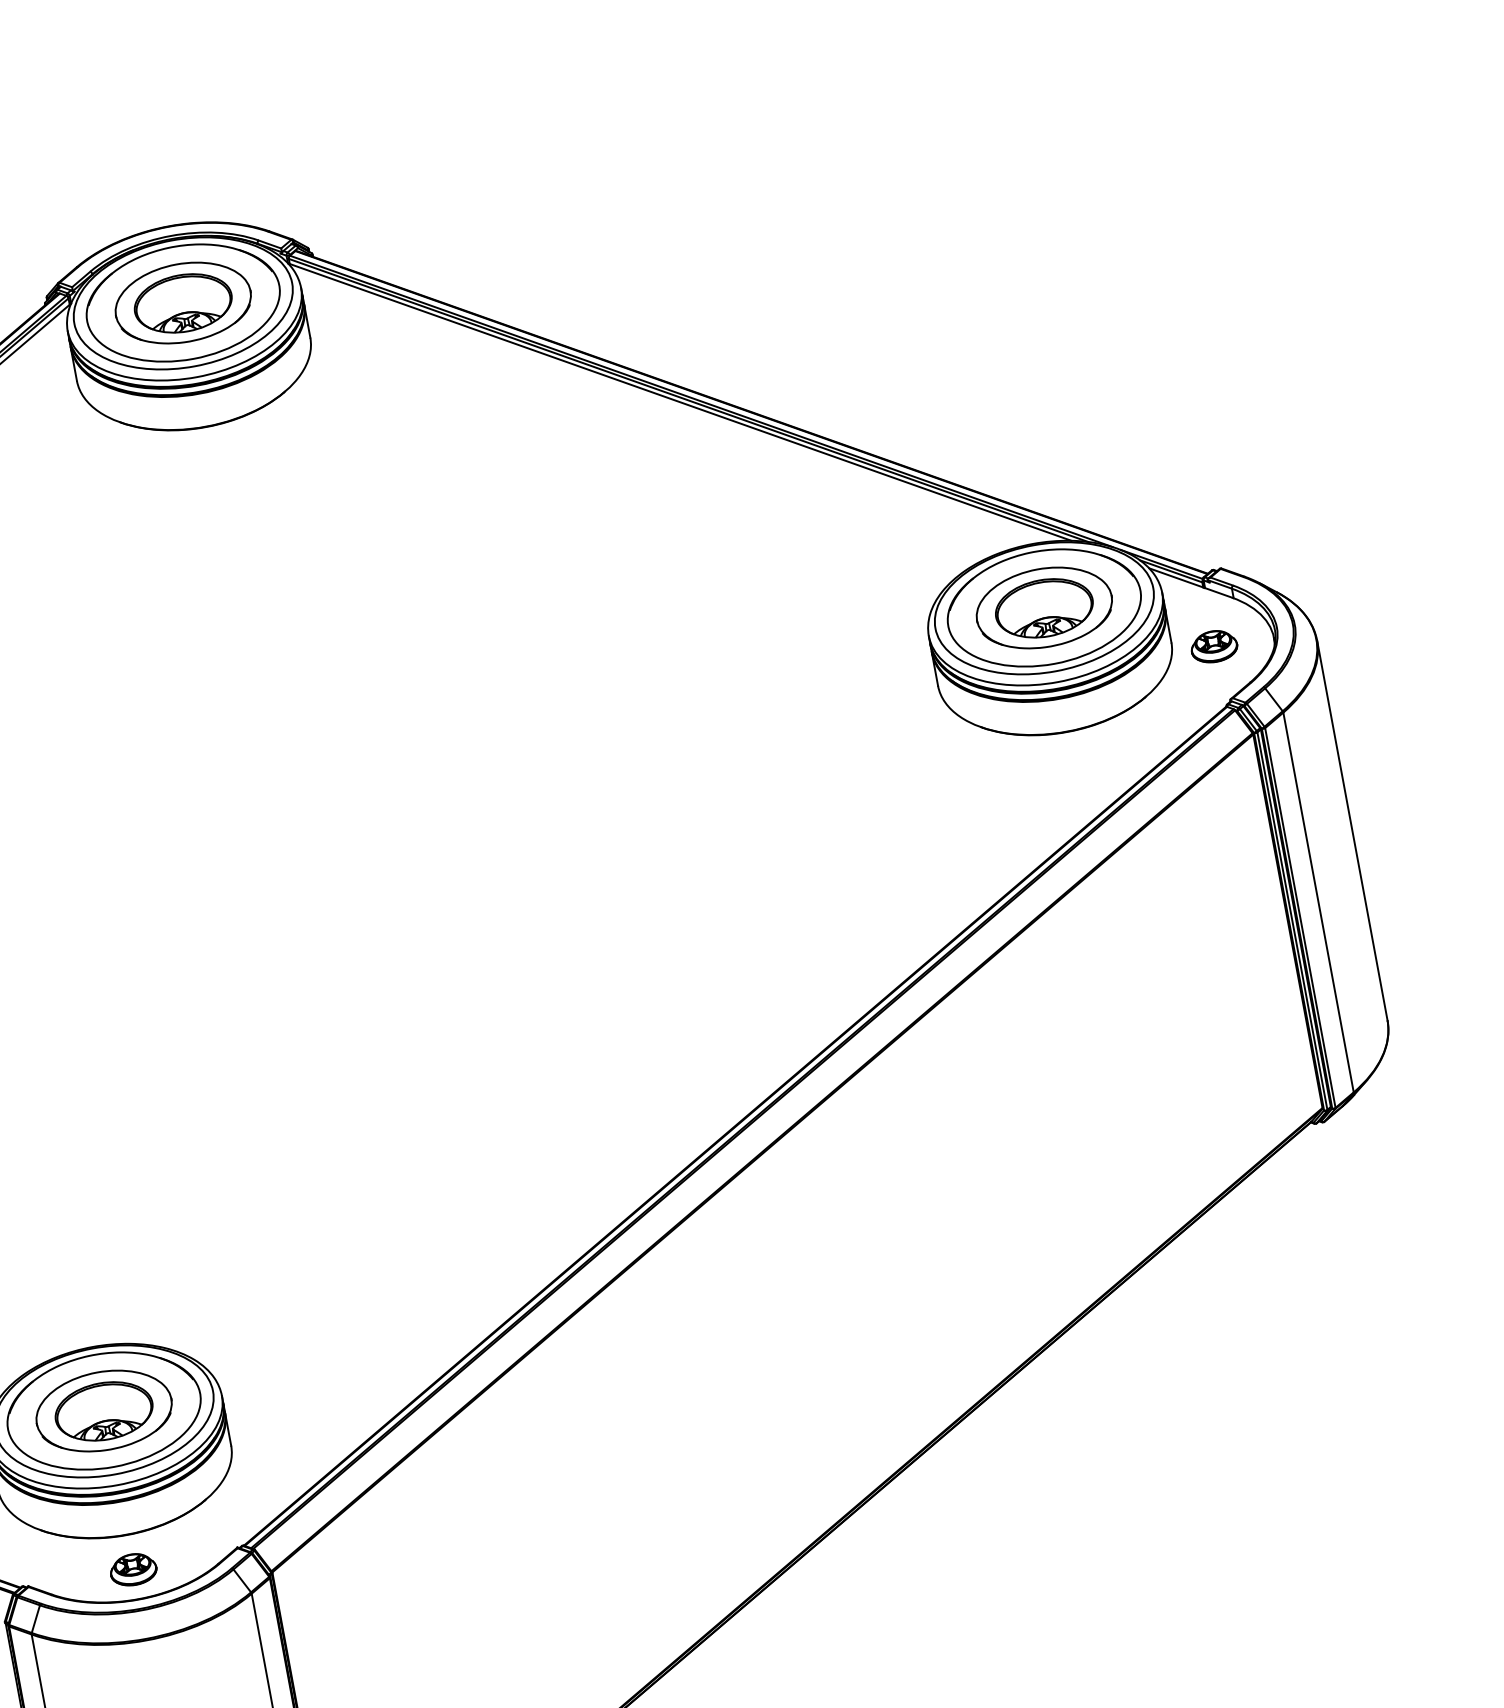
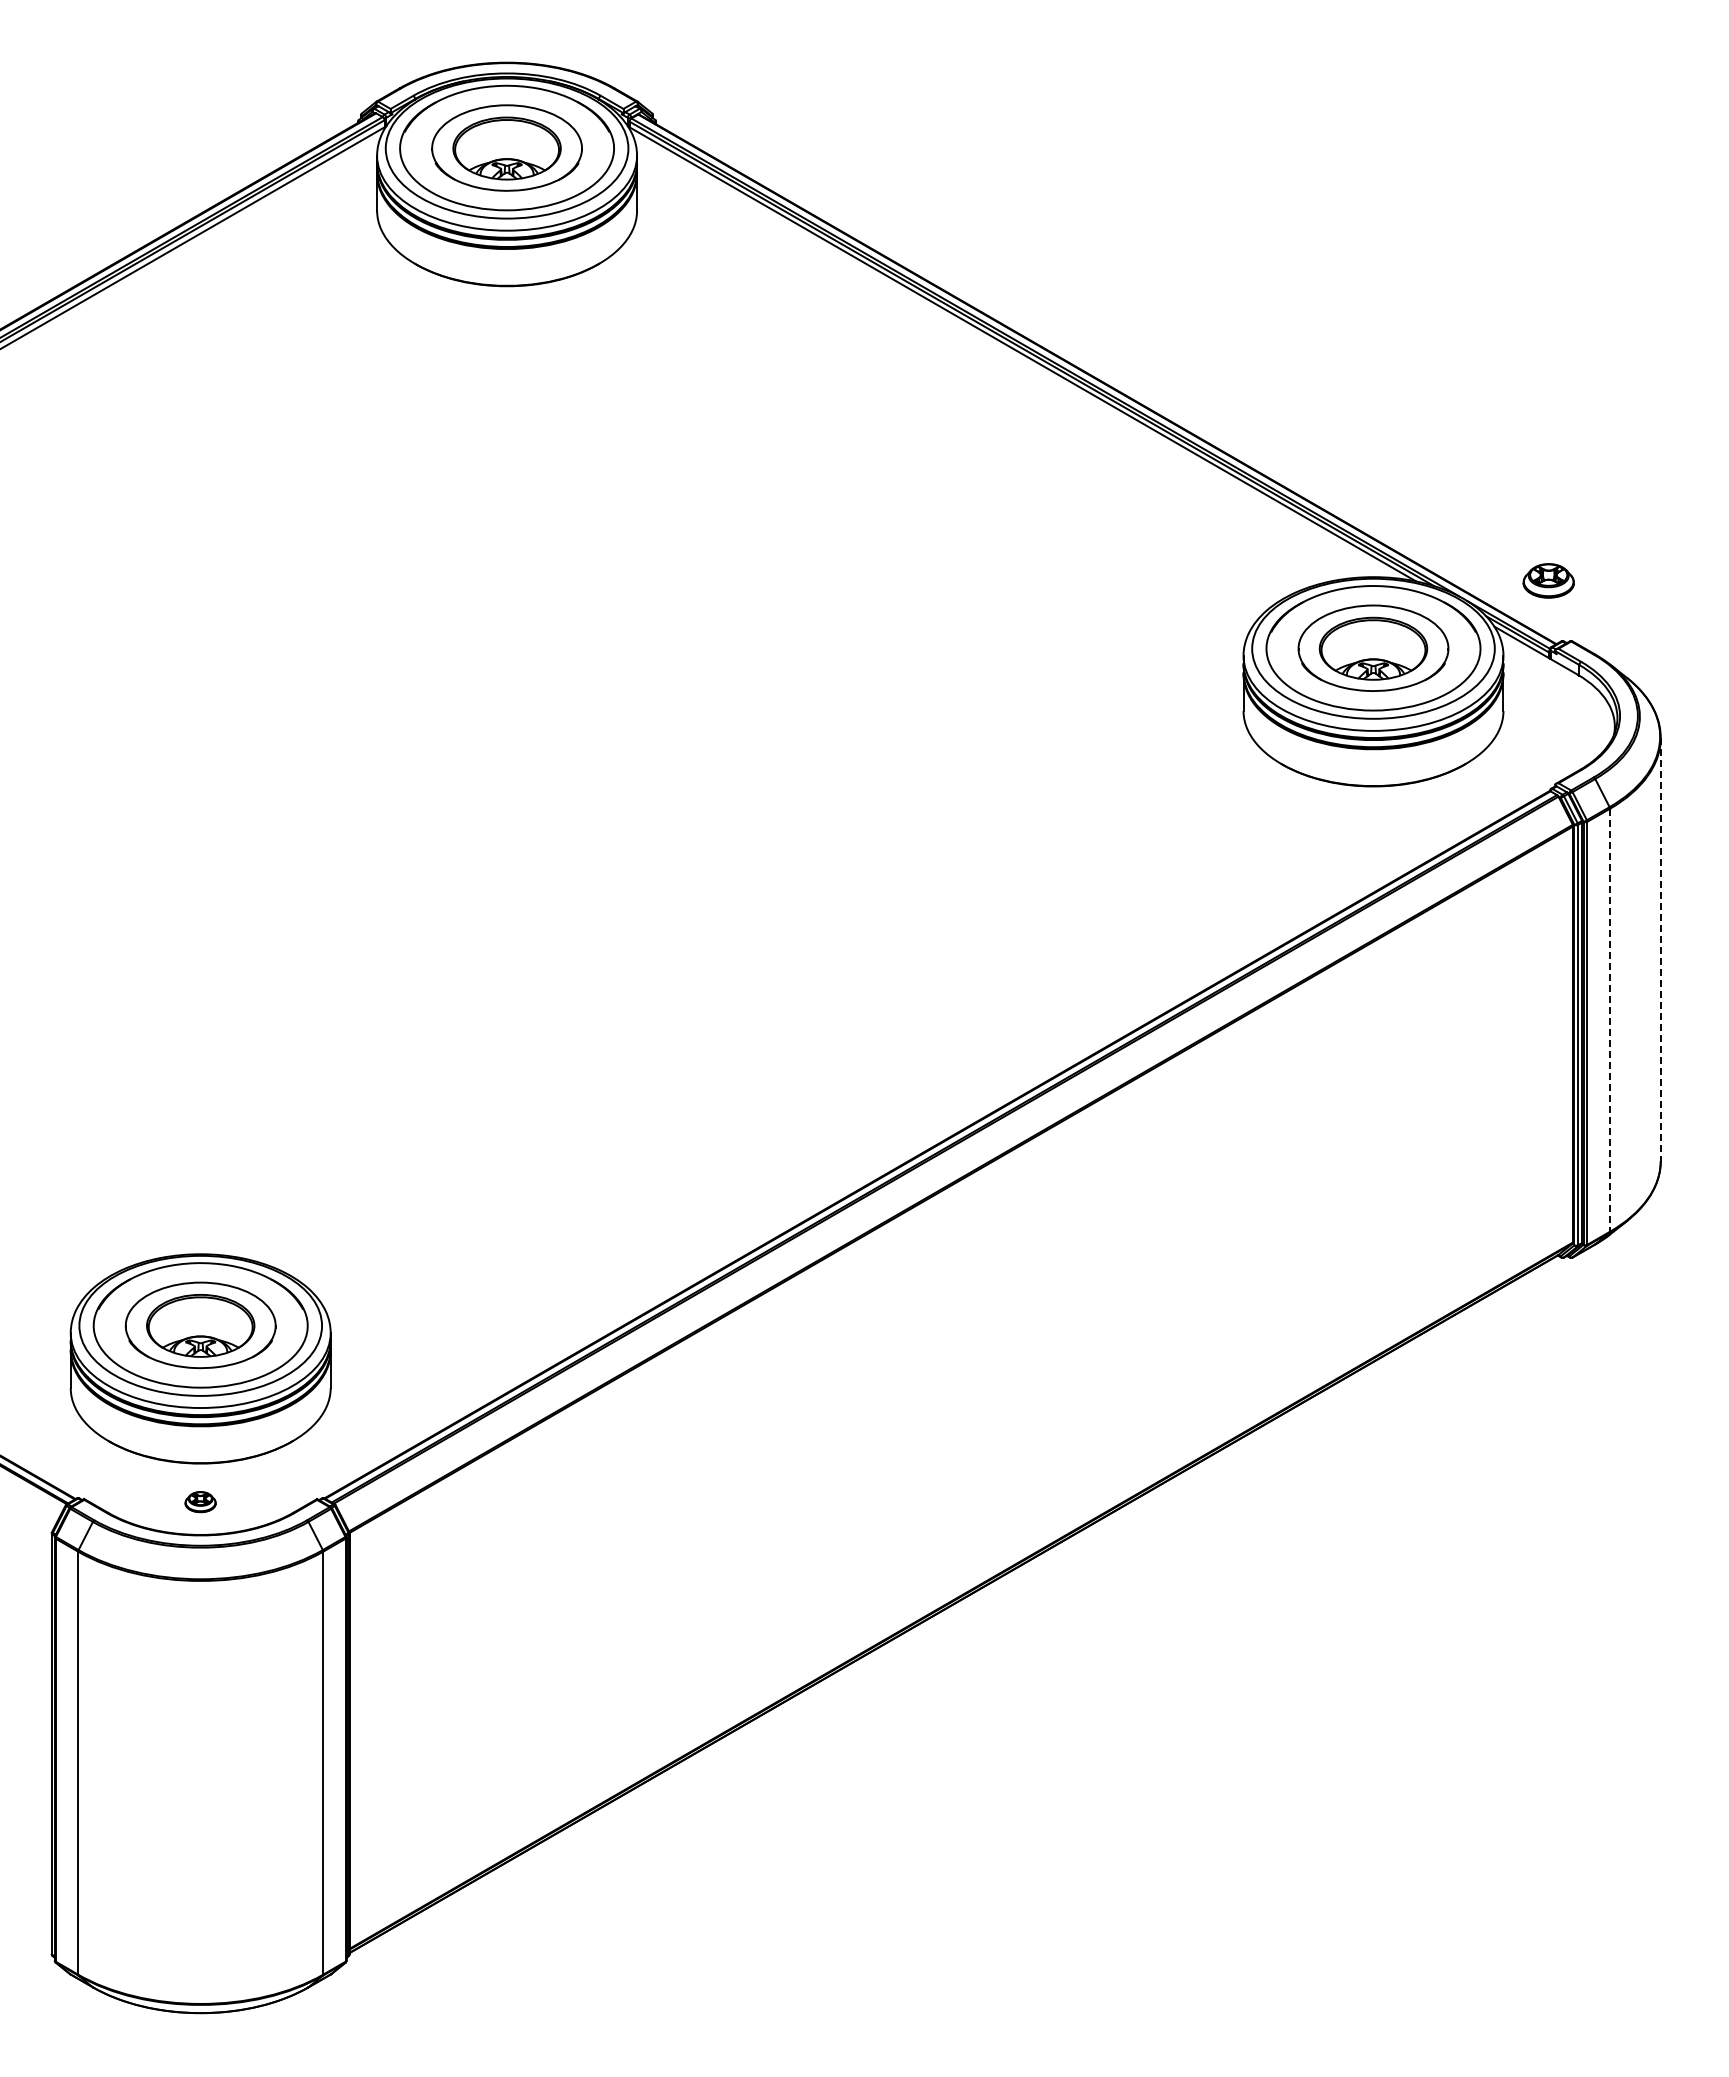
part: (1213, 646) -> (1548, 580), moved
line: (1352, 830) -> (1660, 949), solid -> dashed
line: (1319, 902) -> (1610, 1020), solid -> dashed
part: (133, 1569) -> (200, 1501), size x0.6

